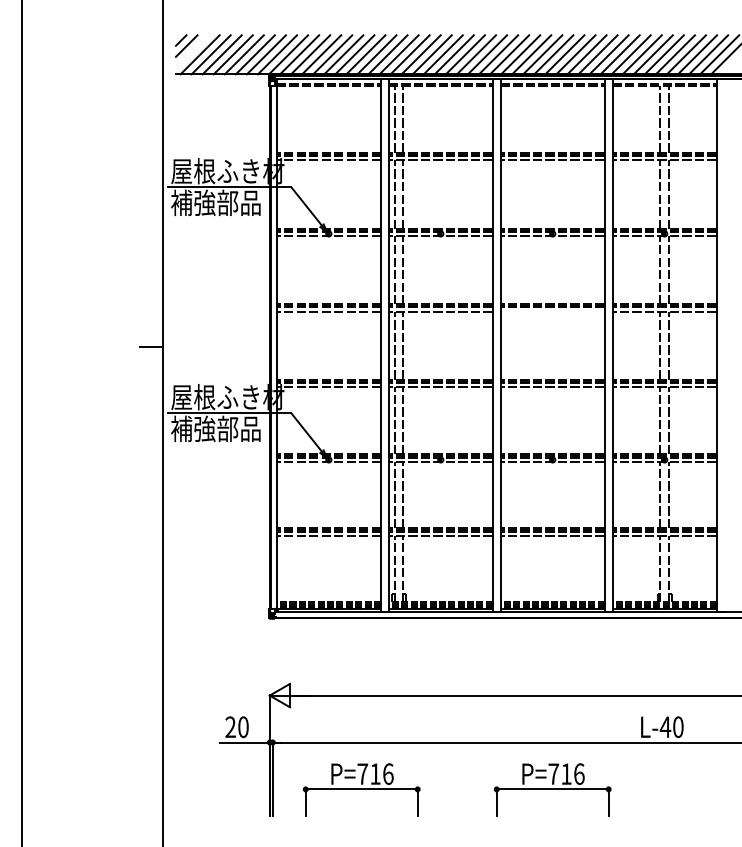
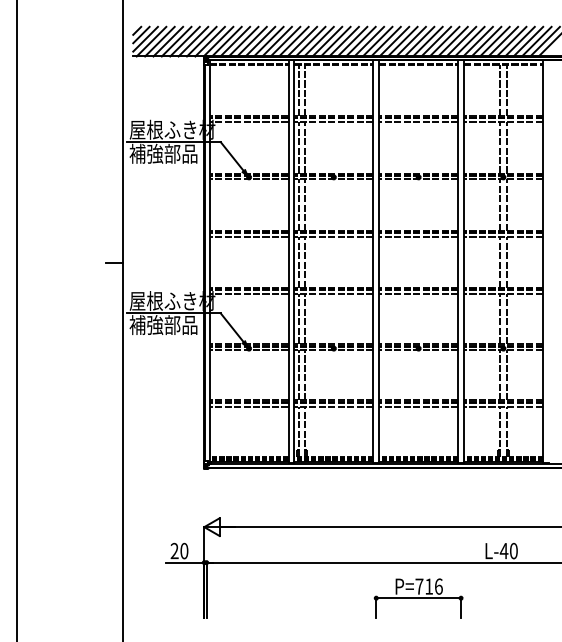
line: (191, 51) -> (145, 39), added
line: (552, 311) -> (418, 236), added
part: (361, 789) -> (273, 598), removed

